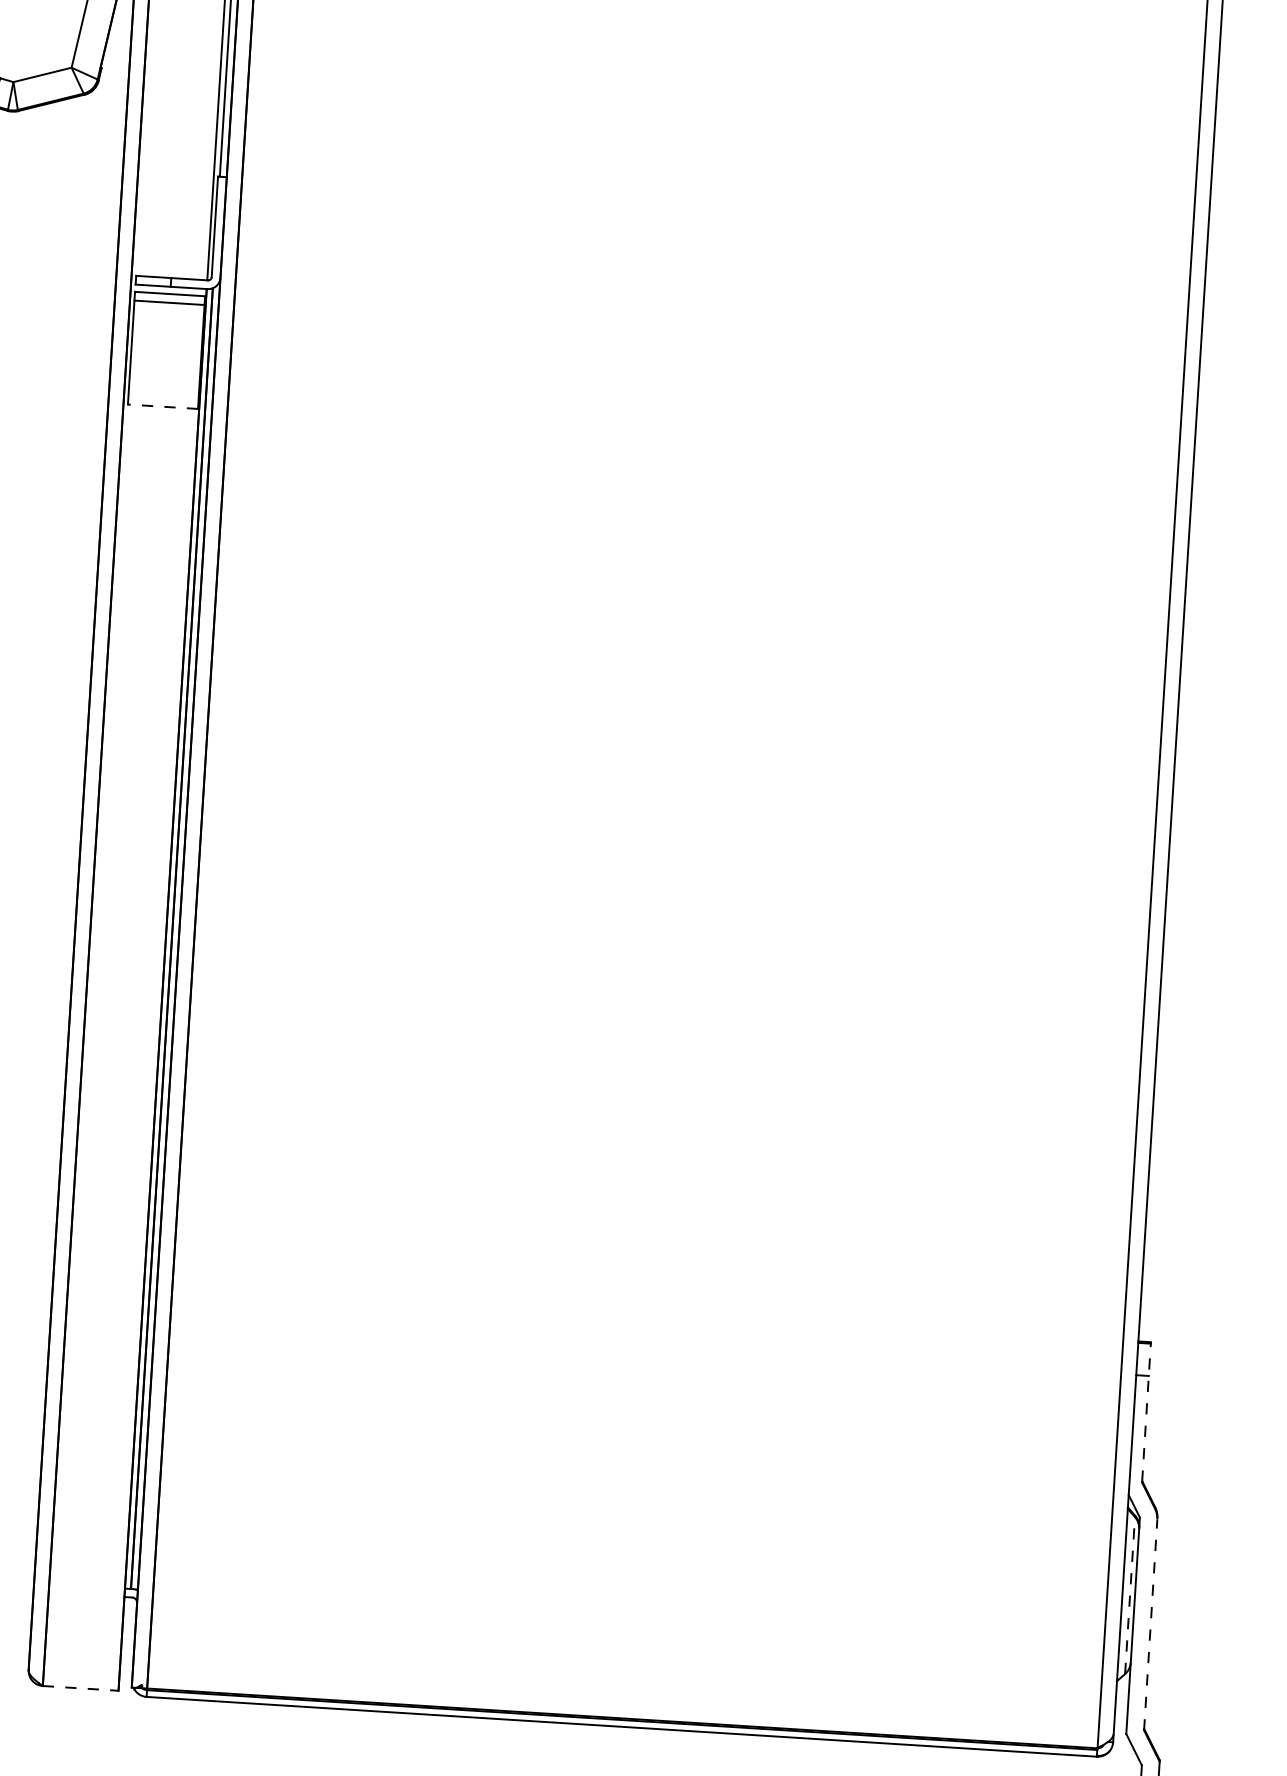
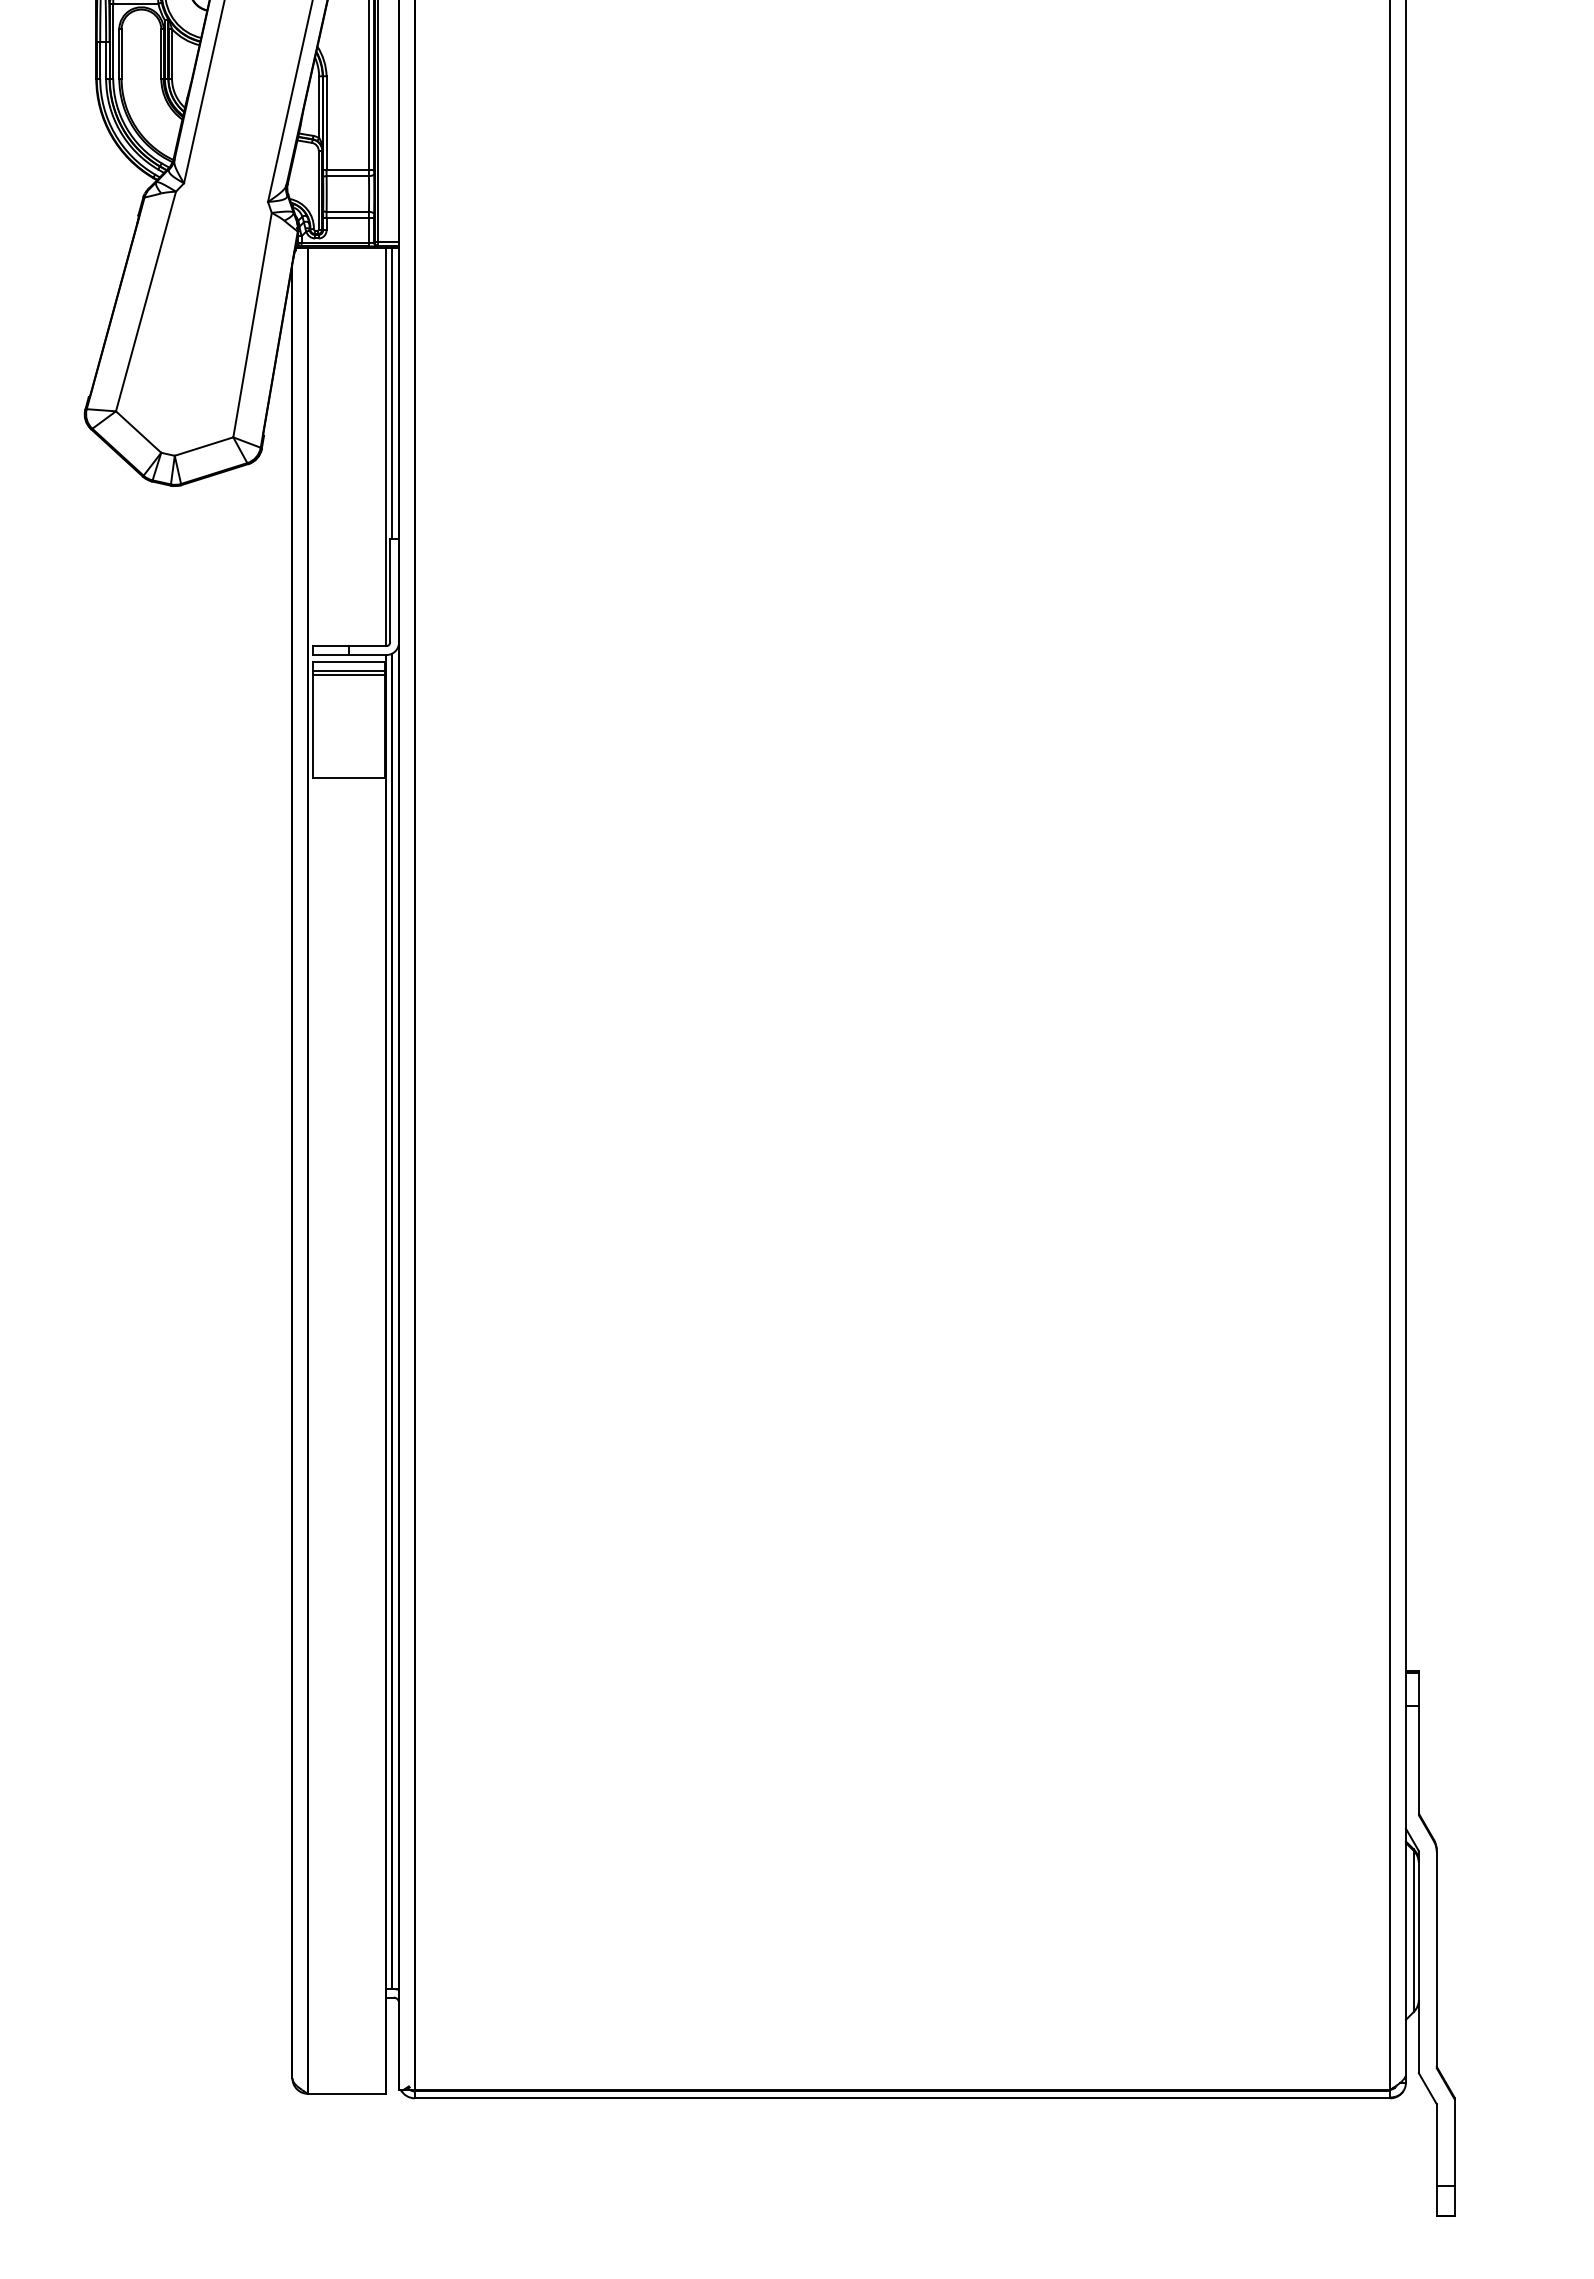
line: (169, 305) -> (348, 674), added
line: (162, 407) -> (348, 778), dashed -> solid
line: (1146, 1411) -> (1418, 1742), dashed -> solid
line: (1129, 1594) -> (1413, 1930), dashed -> solid
line: (1150, 1624) -> (1436, 1959), dashed -> solid
line: (80, 1688) -> (346, 2093), dashed -> solid

